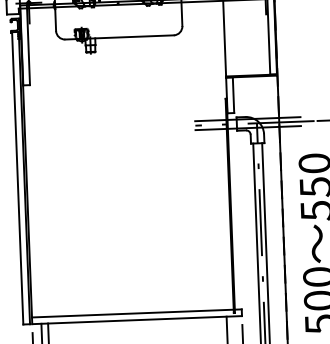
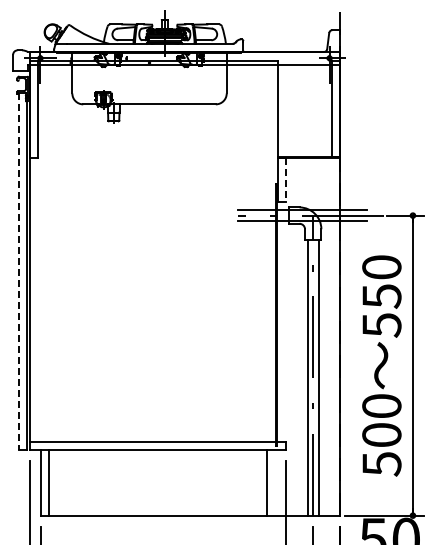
line: (233, 95) -> (285, 180), solid -> dashed
line: (17, 178) -> (18, 271), solid -> dashed

